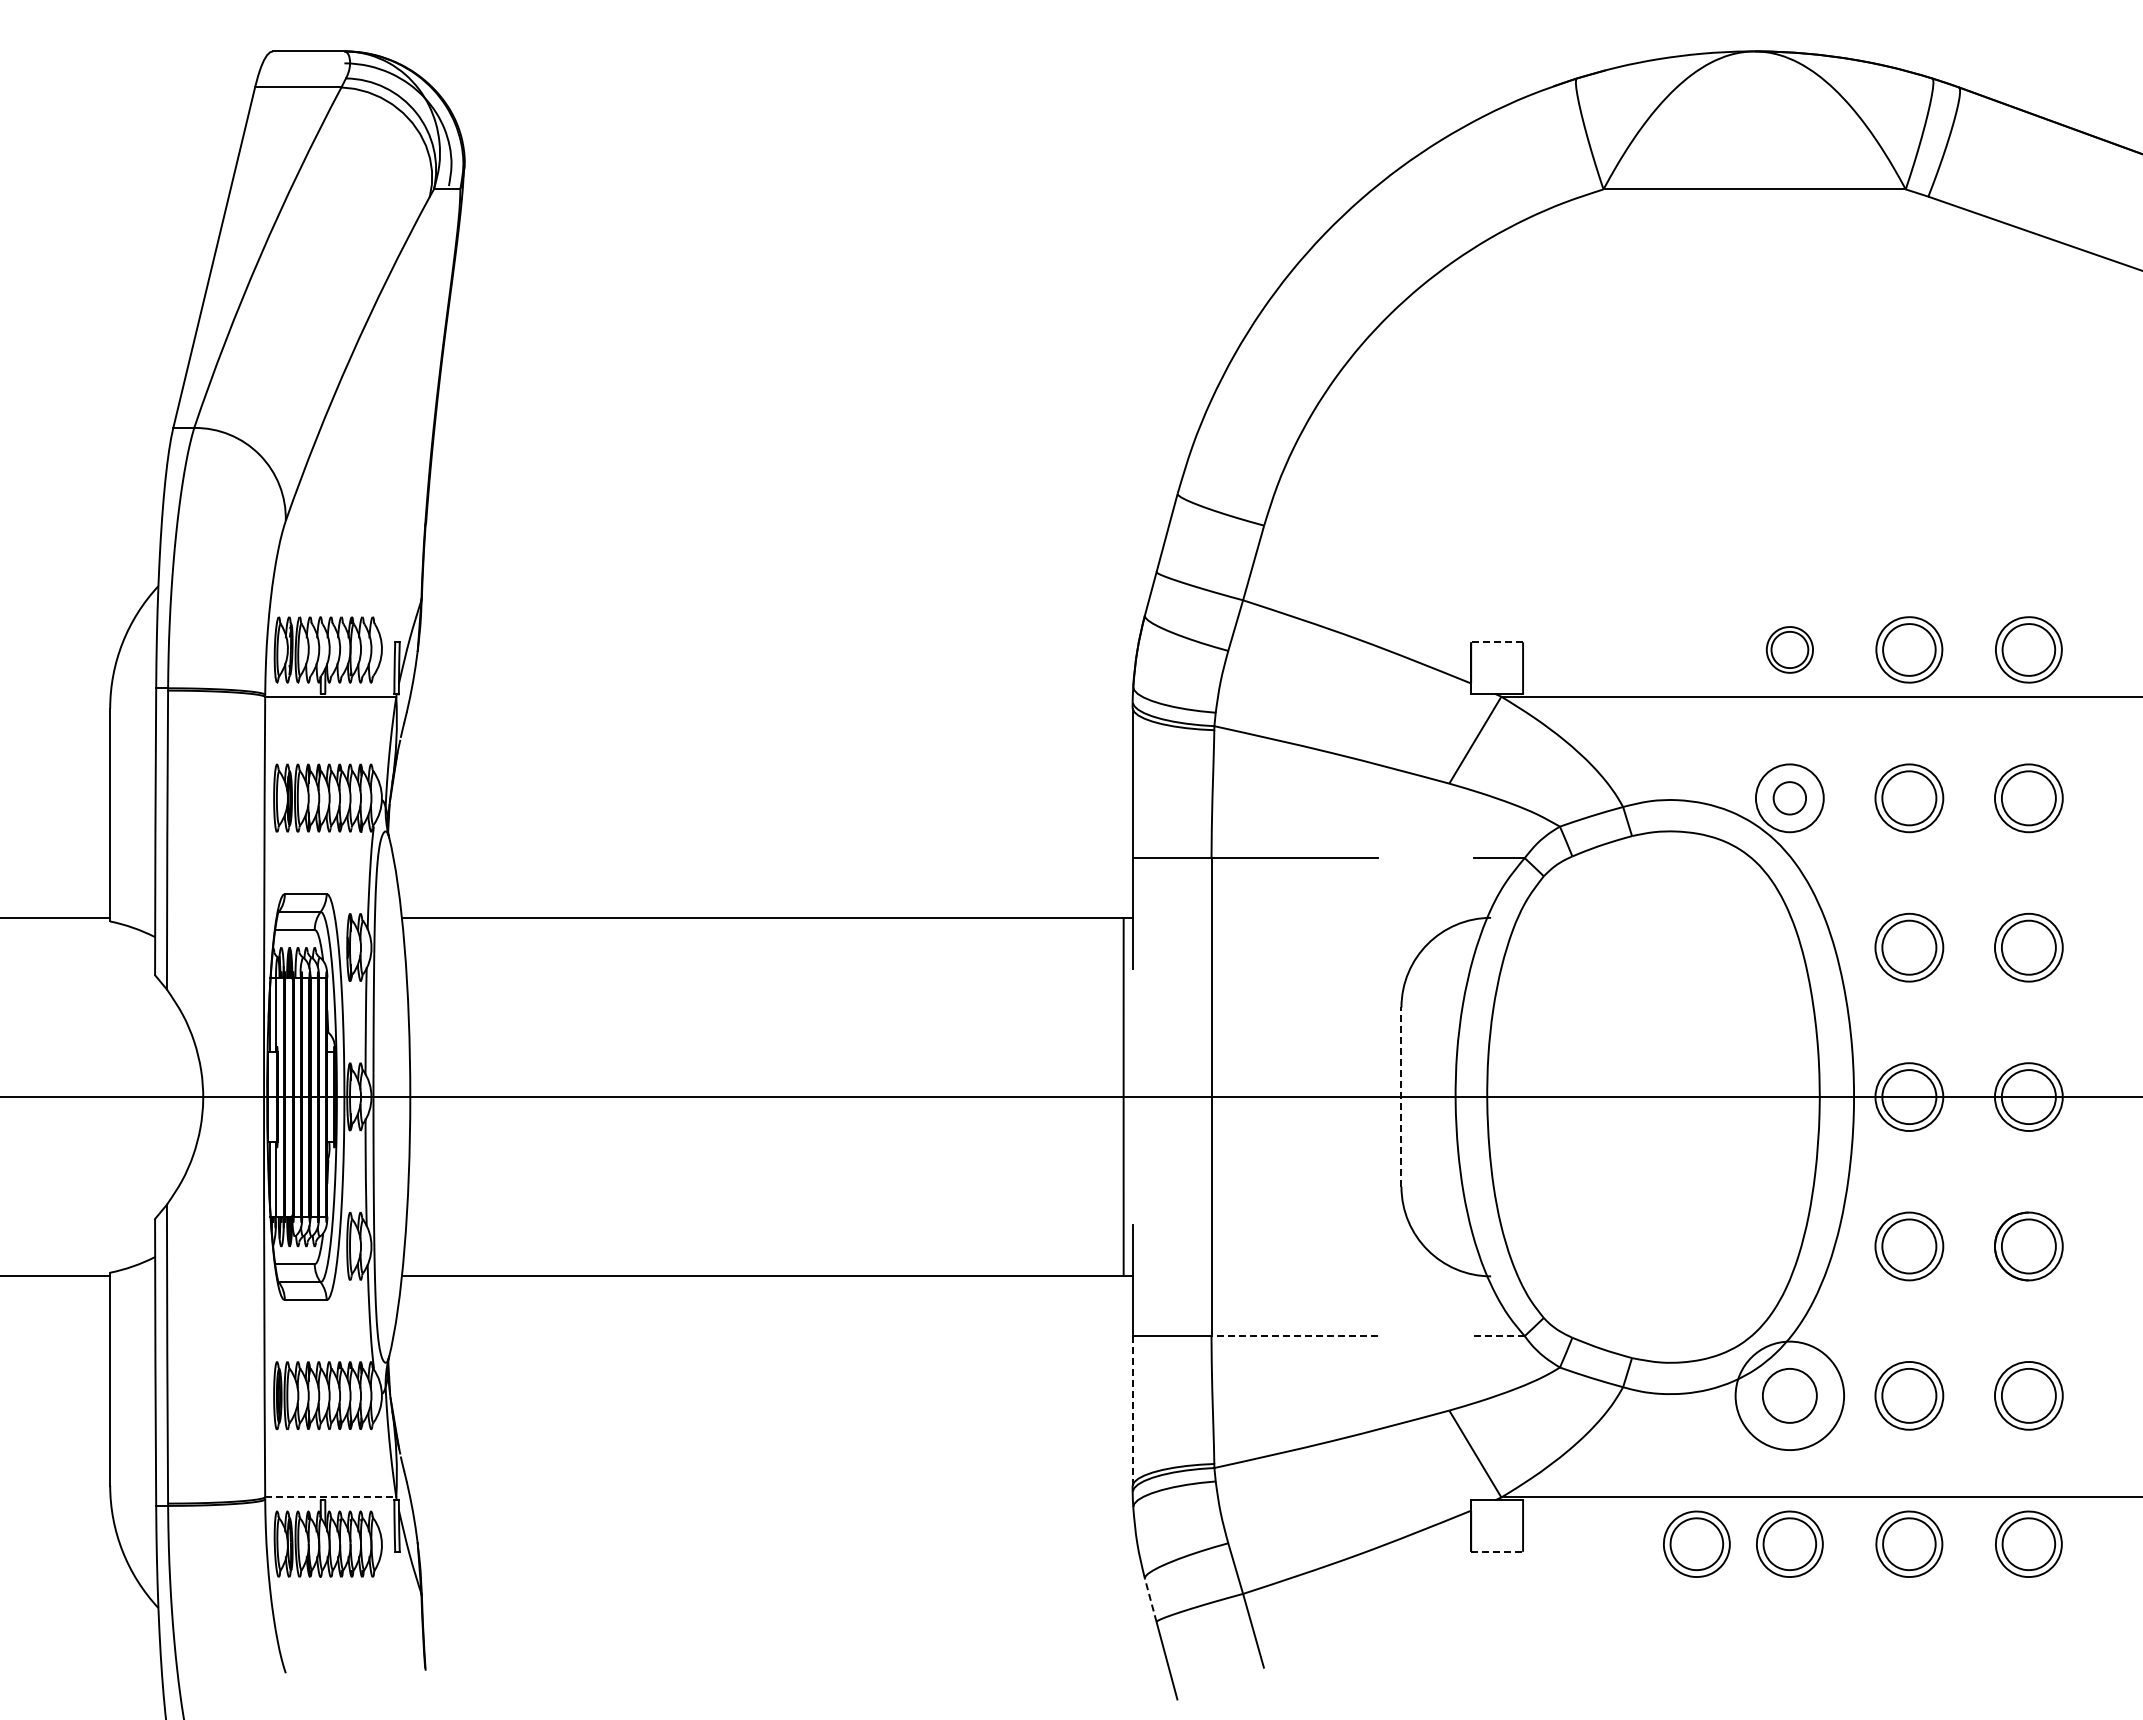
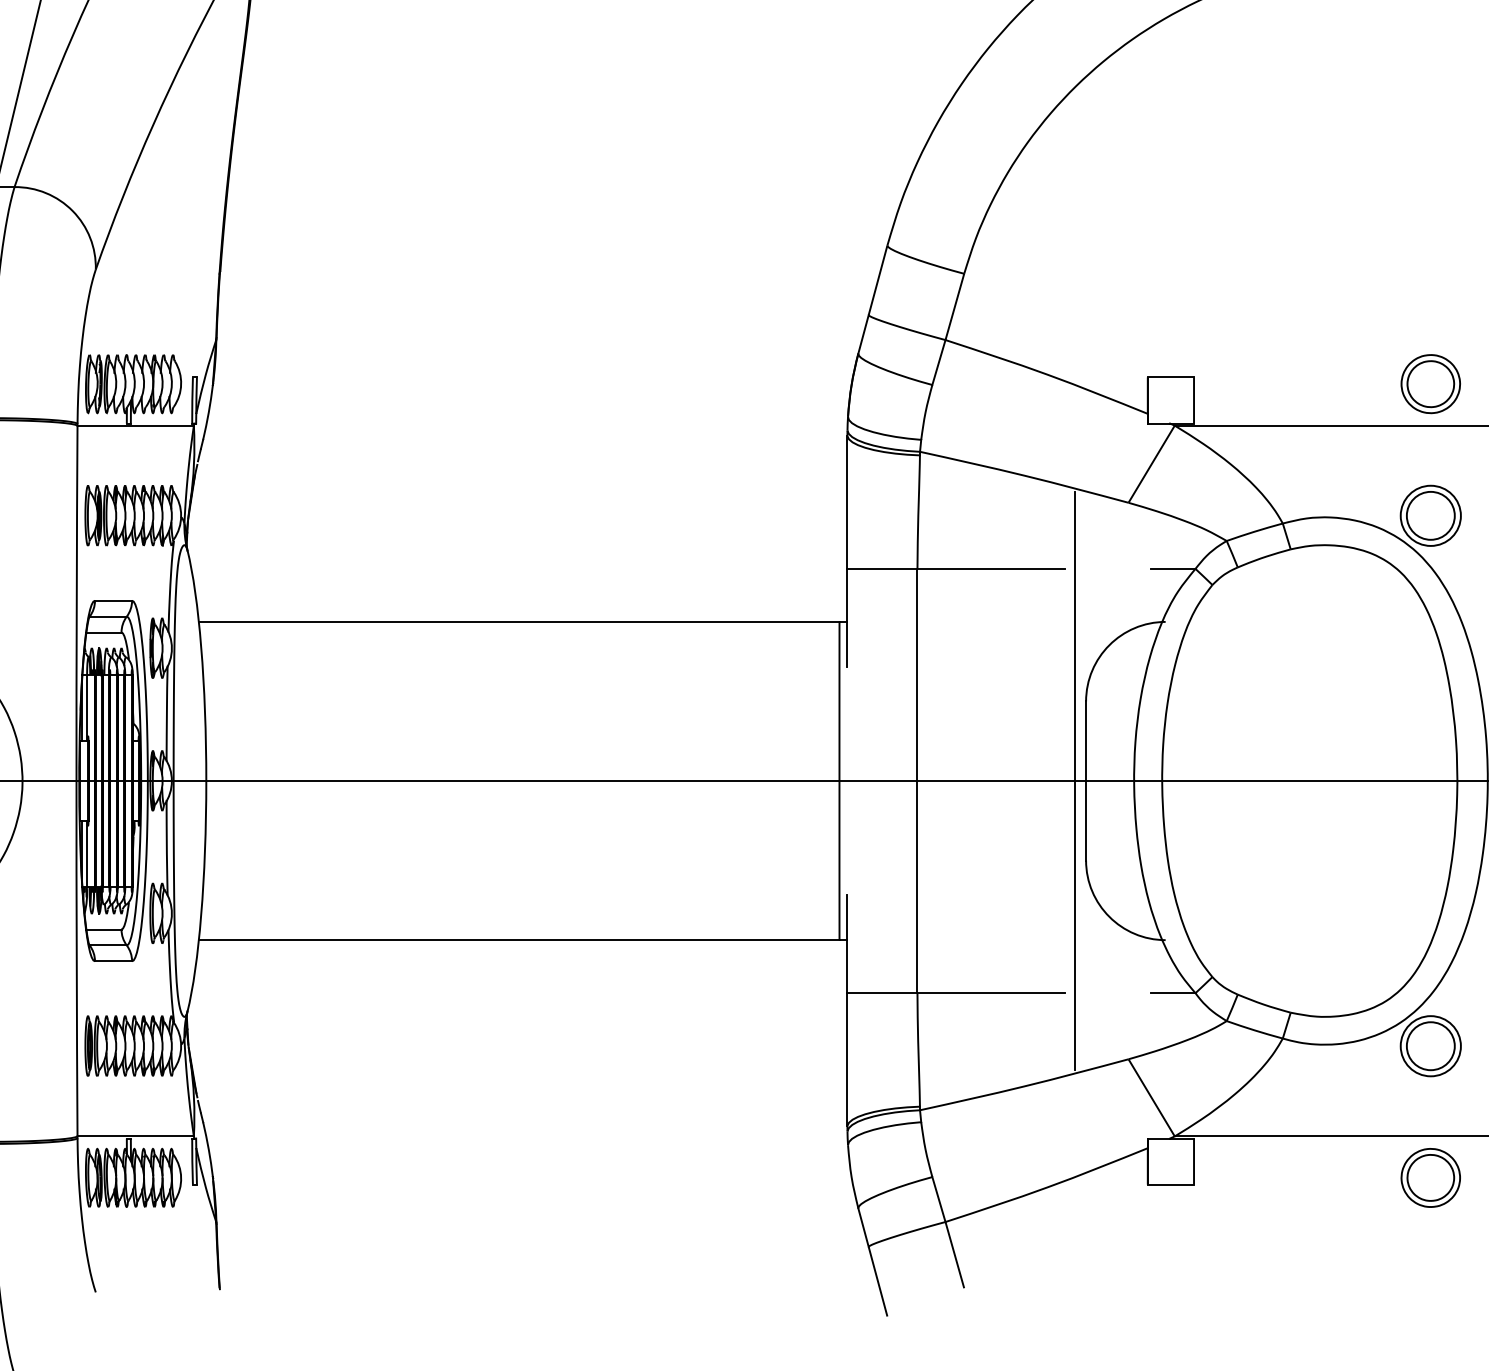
line: (1497, 642) -> (1171, 377), dashed -> solid
part: (1789, 649) -> (1430, 383), size x1.43
circle: (1789, 798) -> (1430, 515), size x1.67
line: (1389, 1097) -> (1075, 781), added
line: (1401, 1097) -> (1086, 781), dashed -> solid
line: (1294, 1336) -> (991, 993), dashed -> solid
line: (1498, 1336) -> (1172, 993), dashed -> solid
circle: (1789, 1395) -> (1430, 1045), size x0.62
line: (1132, 1410) -> (847, 1059), dashed -> solid
line: (330, 1497) -> (135, 1136), dashed -> solid
part: (1696, 1543) -> (1347, 1177), removed
line: (1497, 1551) -> (1171, 1184), dashed -> solid
line: (1150, 1599) -> (863, 1226), dashed -> solid

